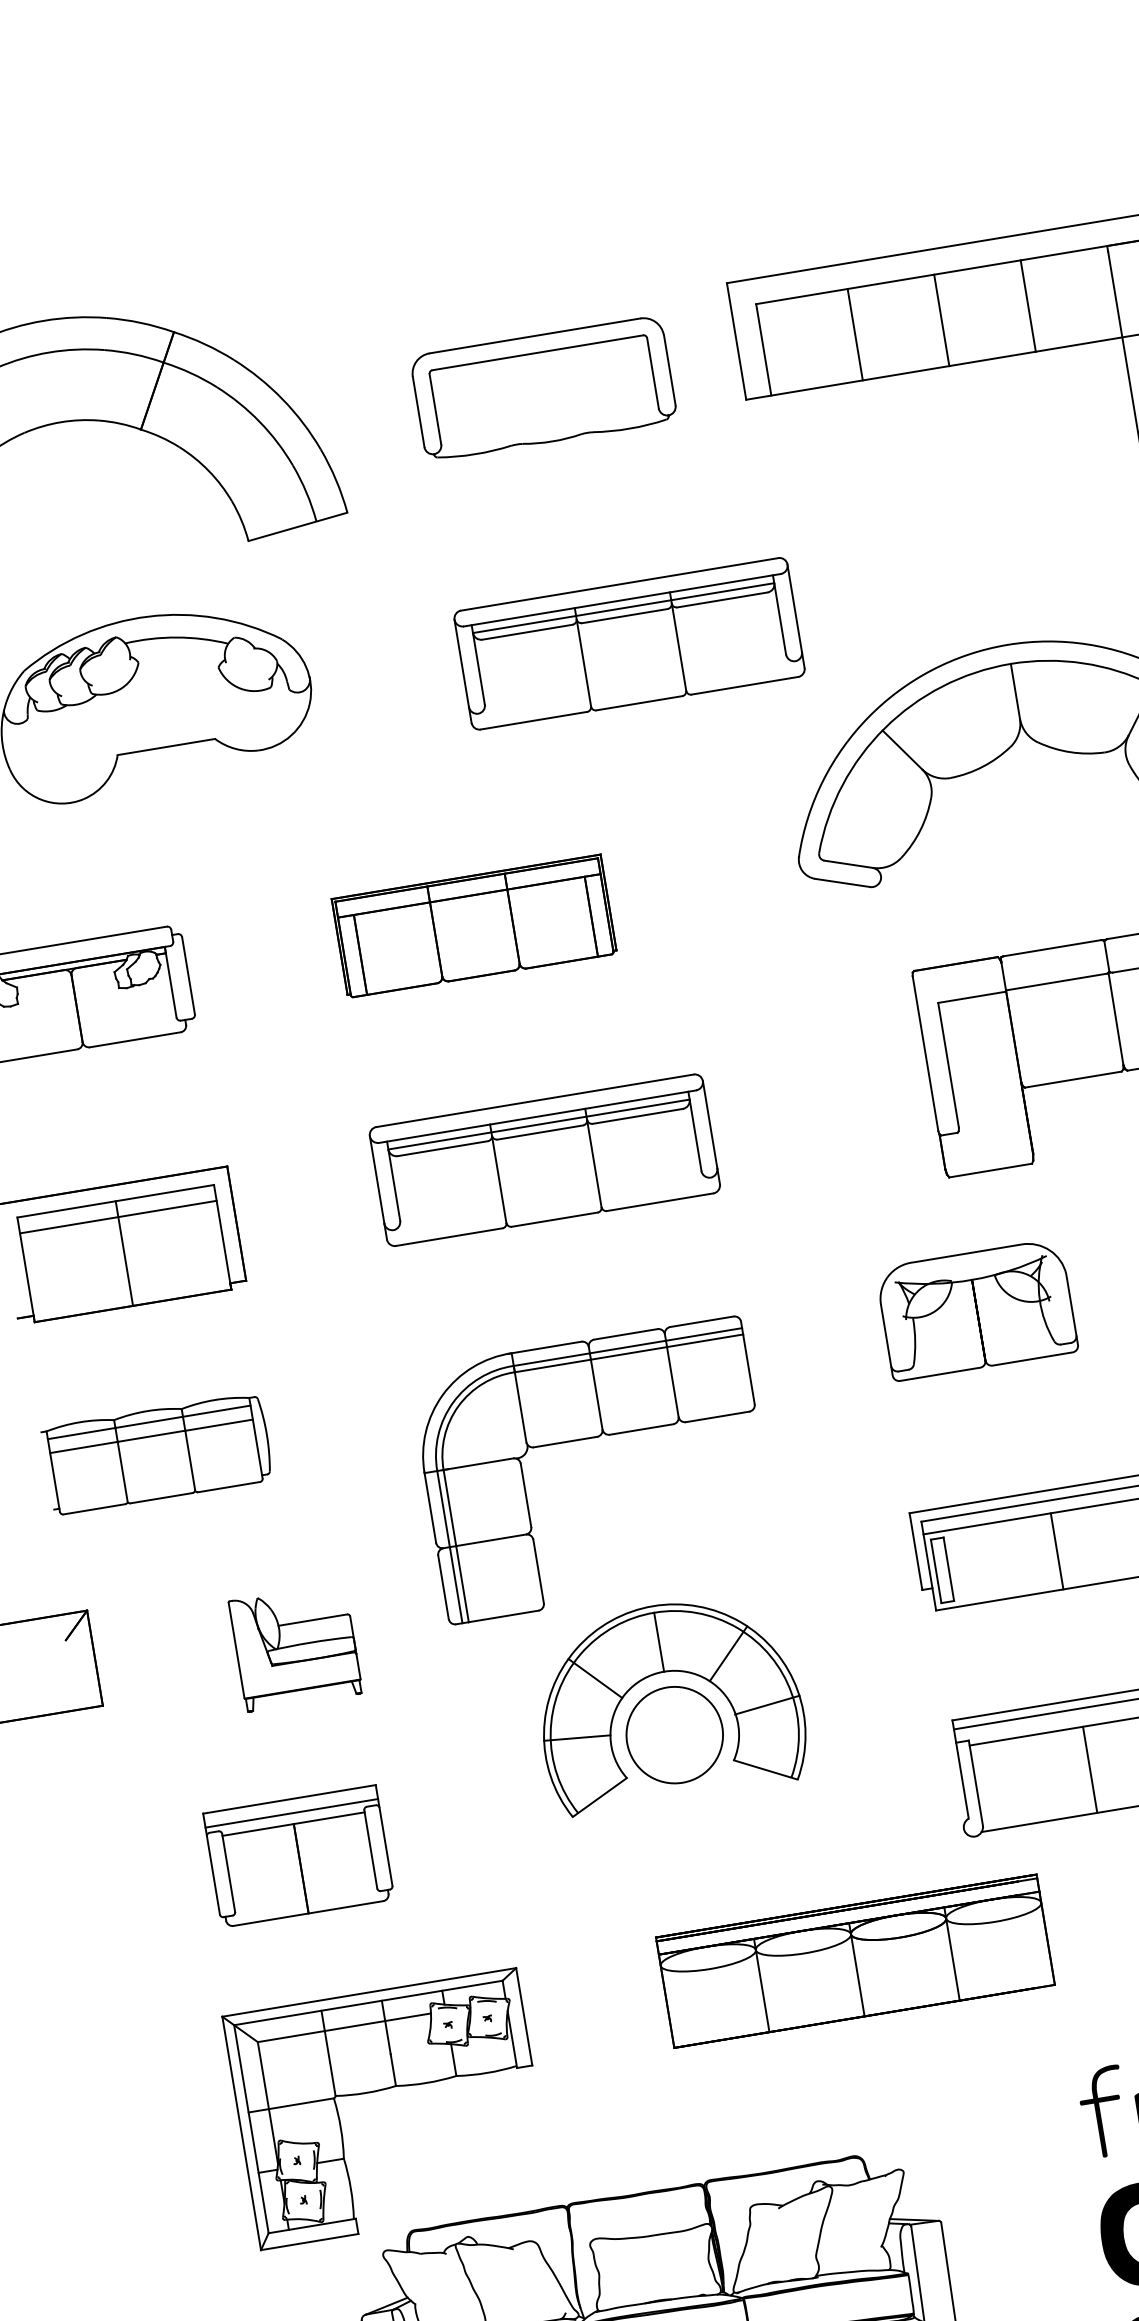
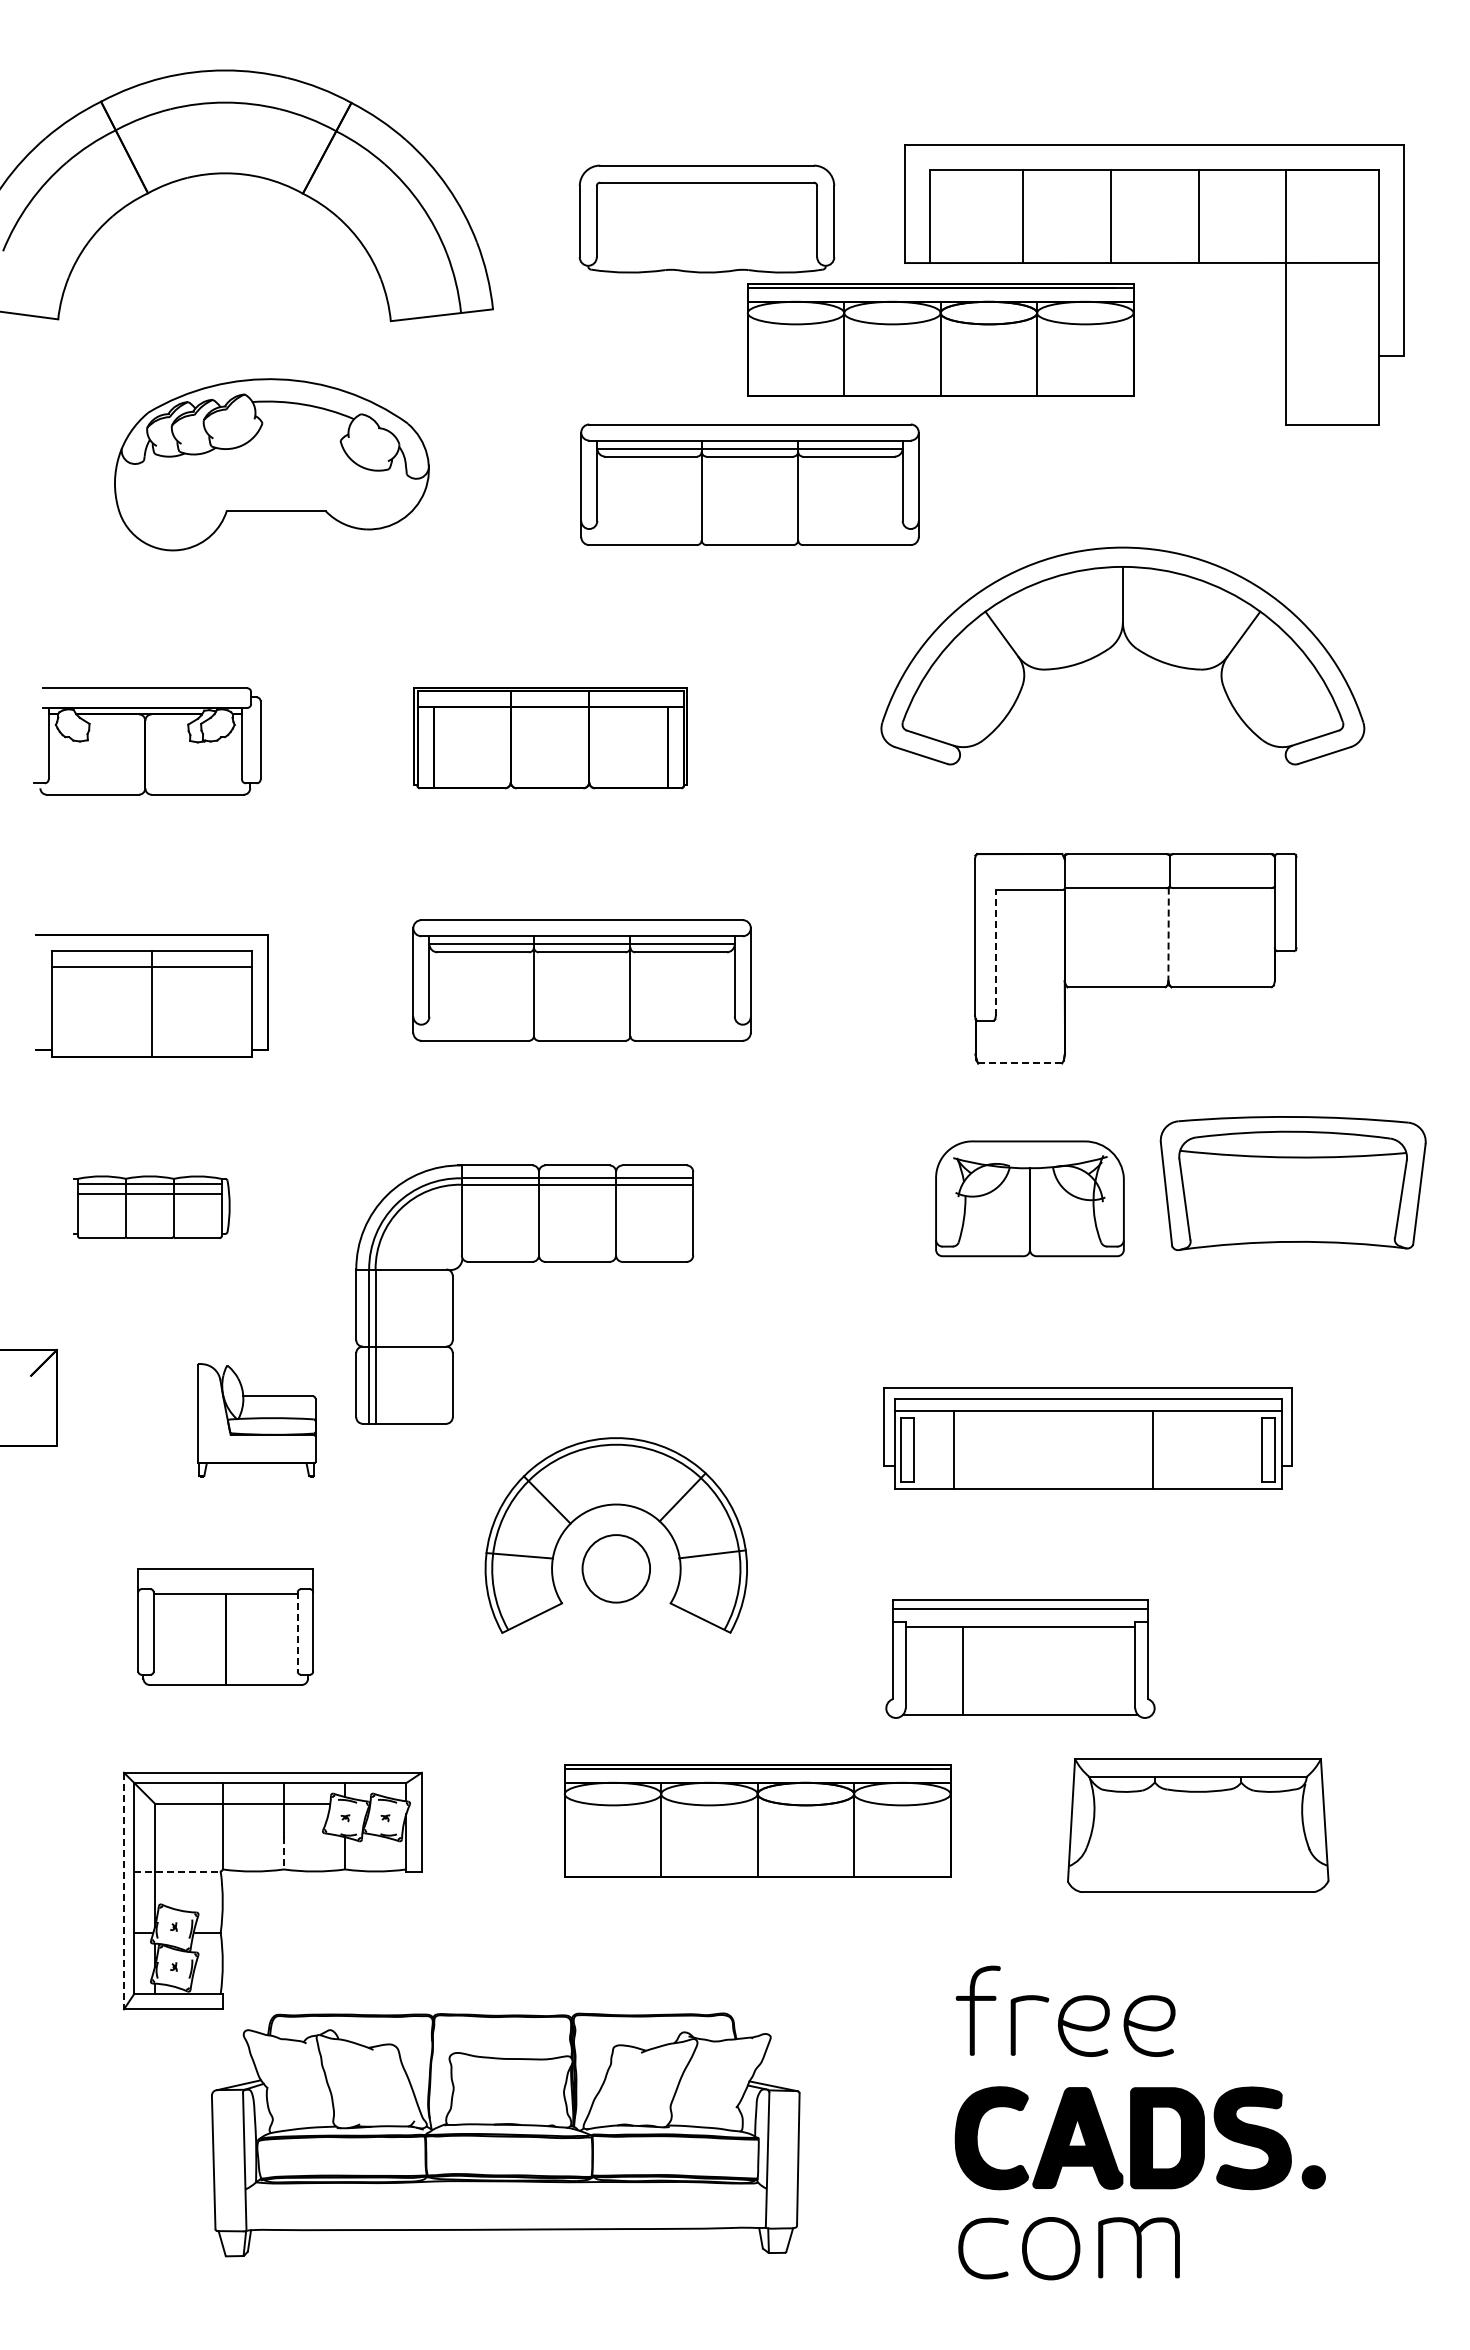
part: (793, 469) -> (940, 339), added
line: (1115, 1019) -> (1168, 934), solid -> dashed
line: (948, 1065) -> (995, 952), solid -> dashed
line: (990, 1170) -> (1020, 1063), solid -> dashed
part: (976, 1309) -> (1029, 1198), moved
part: (589, 1438) -> (524, 1262), moved
part: (157, 1454) -> (151, 1207), size x0.7
line: (1056, 1550) -> (953, 1449), moved
line: (659, 1642) -> (616, 1474), removed
circle: (674, 1734) -> (616, 1568), size x0.7
line: (1090, 1769) -> (963, 1670), moved
line: (291, 1813) -> (225, 1583), removed
line: (370, 1849) -> (297, 1631), solid -> dashed
line: (392, 2070) -> (283, 1853), solid -> dashed
line: (291, 2105) -> (177, 1871), solid -> dashed
line: (242, 2133) -> (124, 1891), solid -> dashed

